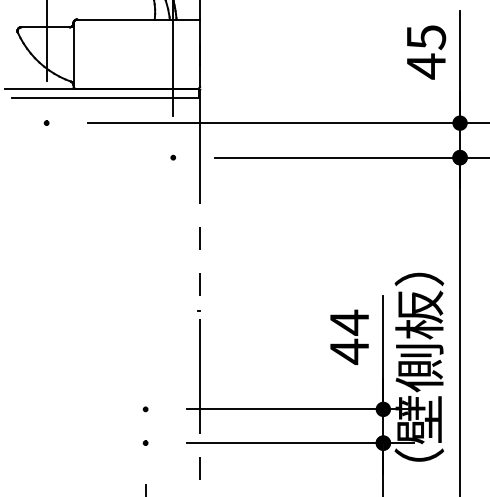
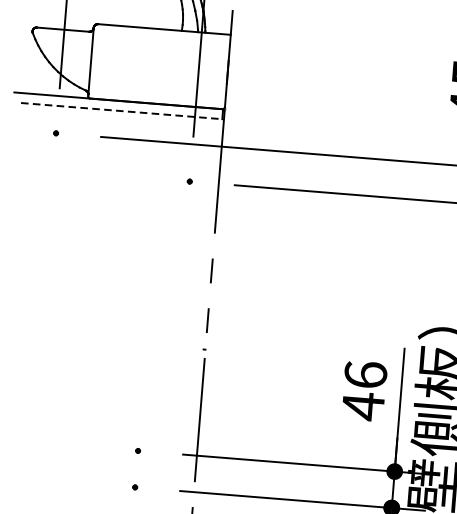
line: (105, 97) -> (121, 110), solid -> dashed
text: (349, 322) -> (365, 374), 44 -> 46

